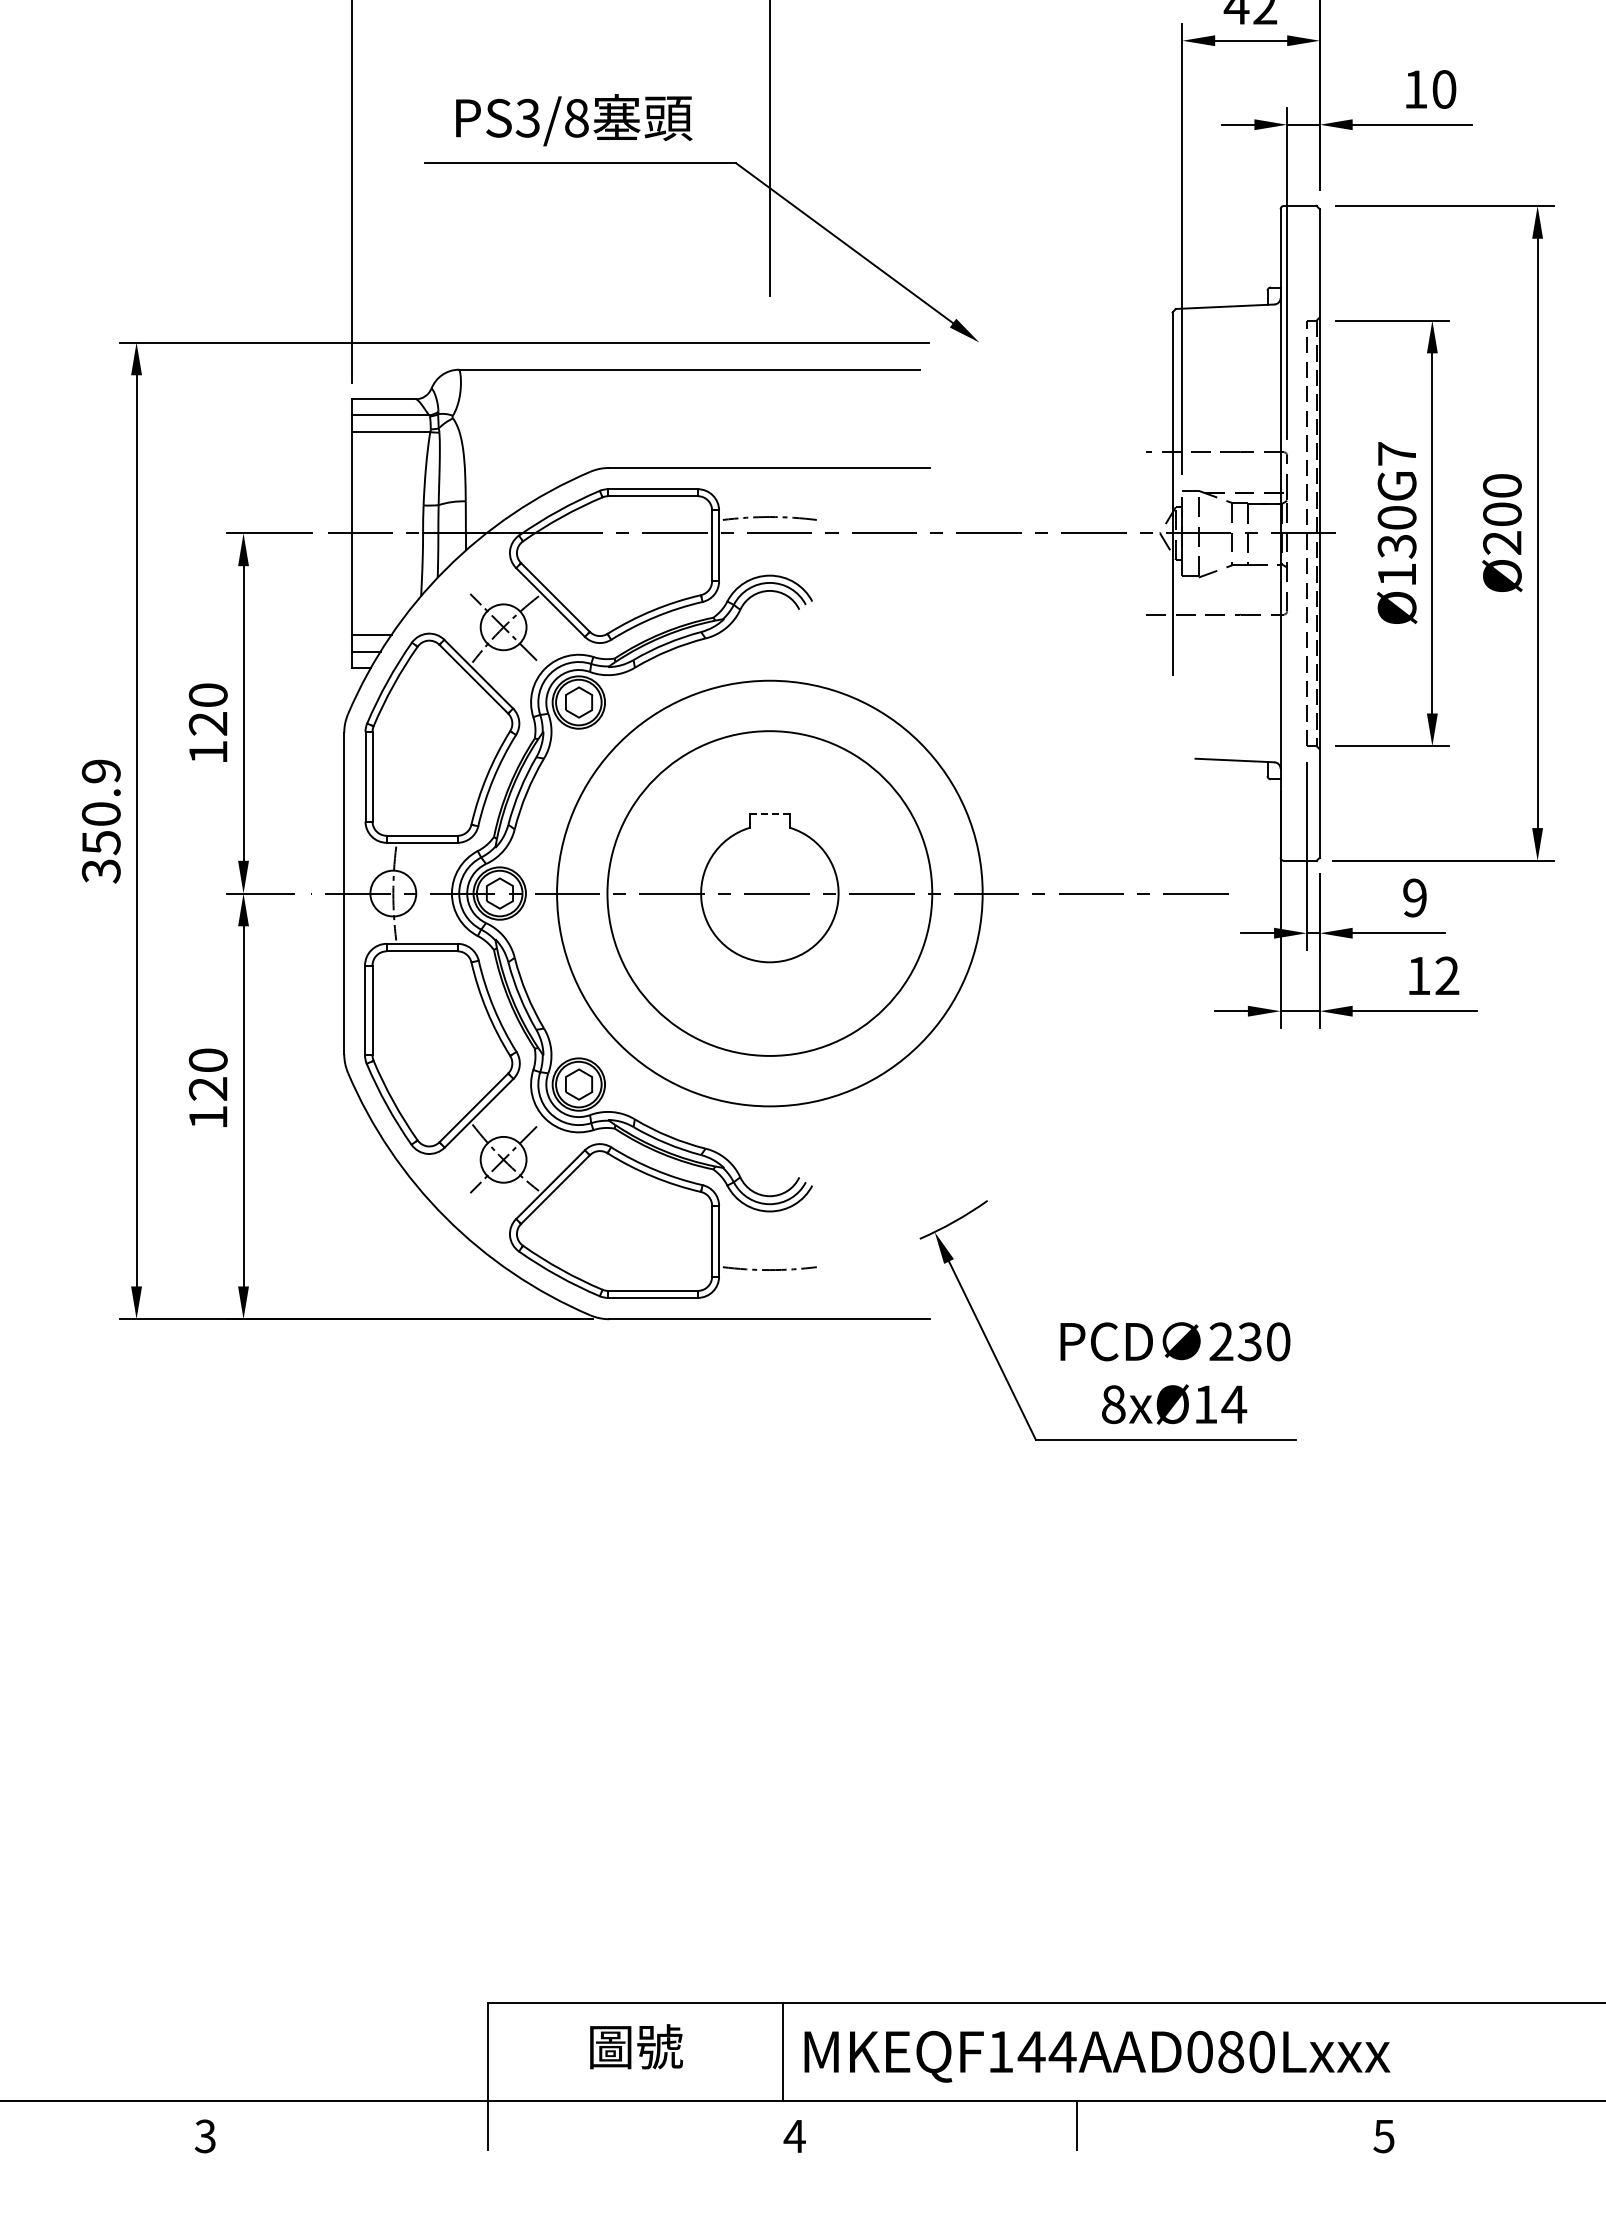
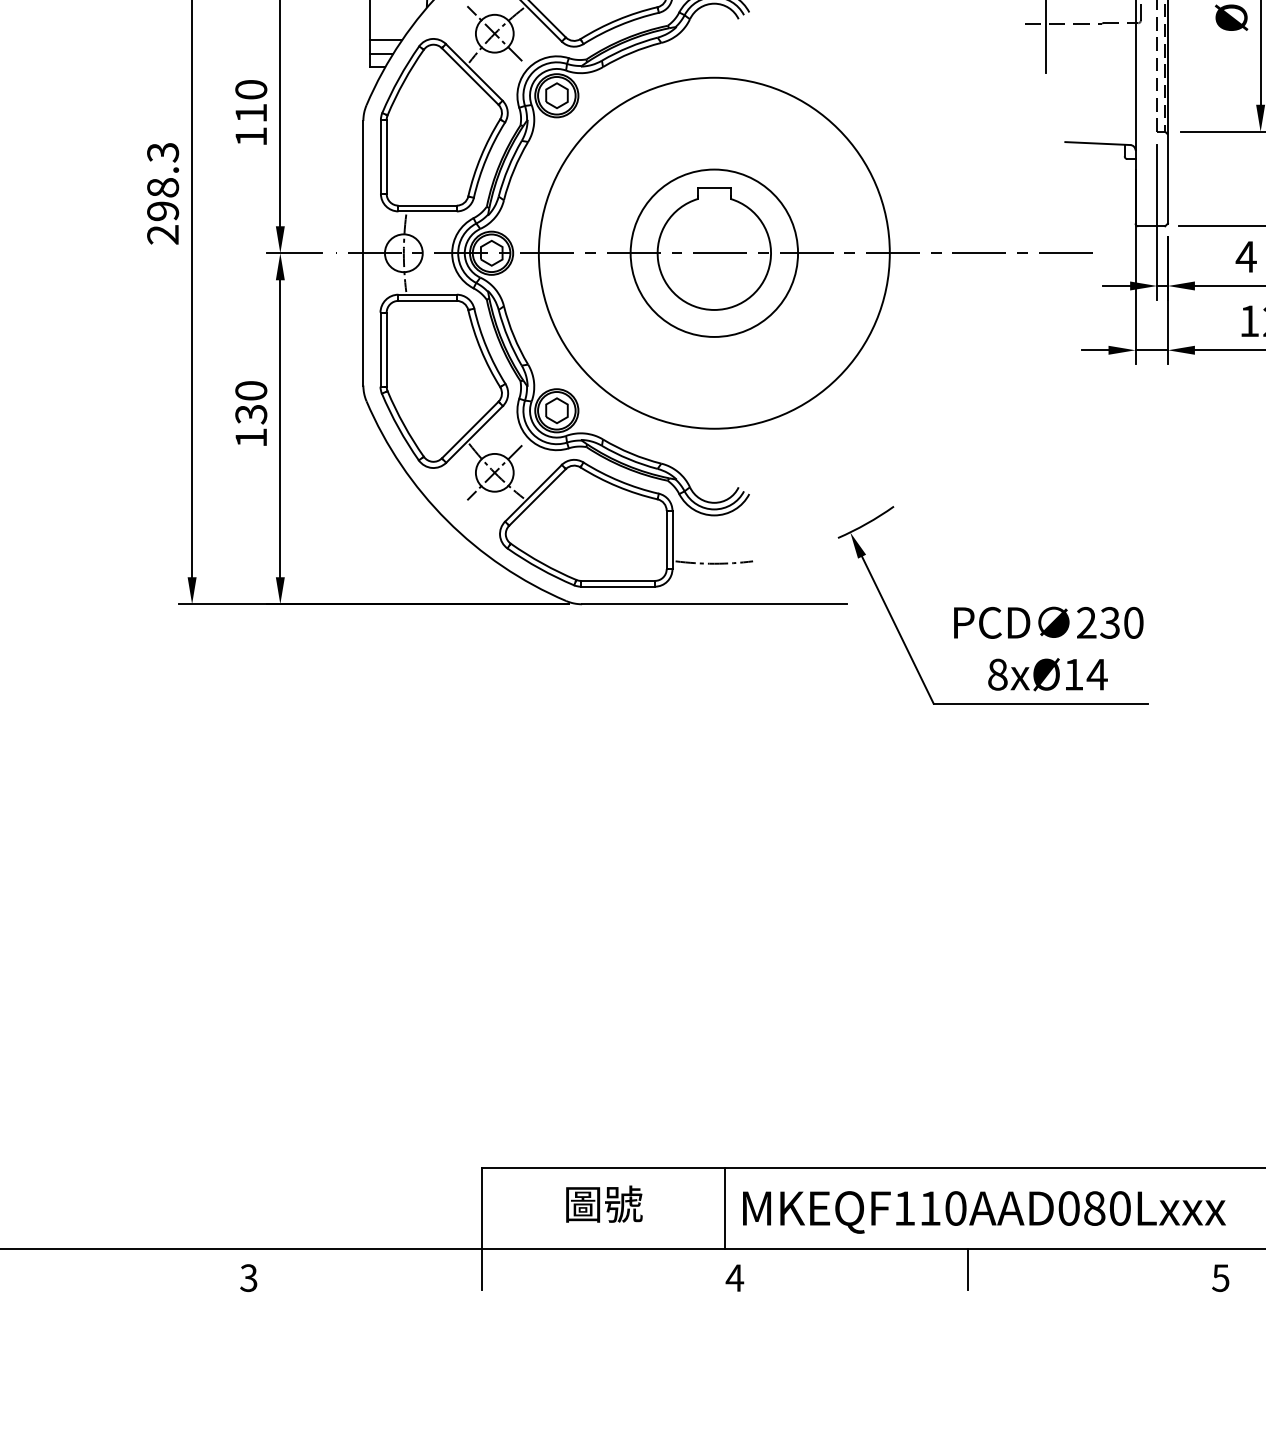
text: (207, 723) -> (250, 113), 120 -> 110
line: (769, 814) -> (714, 188), dashed -> solid
text: (100, 821) -> (162, 193), 350.9 -> 298.3
circle: (769, 893) -> (714, 253), size x0.62
text: (1414, 897) -> (1245, 256), 9 -> 4
text: (208, 1089) -> (251, 414), 120 -> 130
text: (1046, 2051) -> (942, 1208), MKEQF144AAD080Lxxx -> MKEQF110AAD080Lxxx

